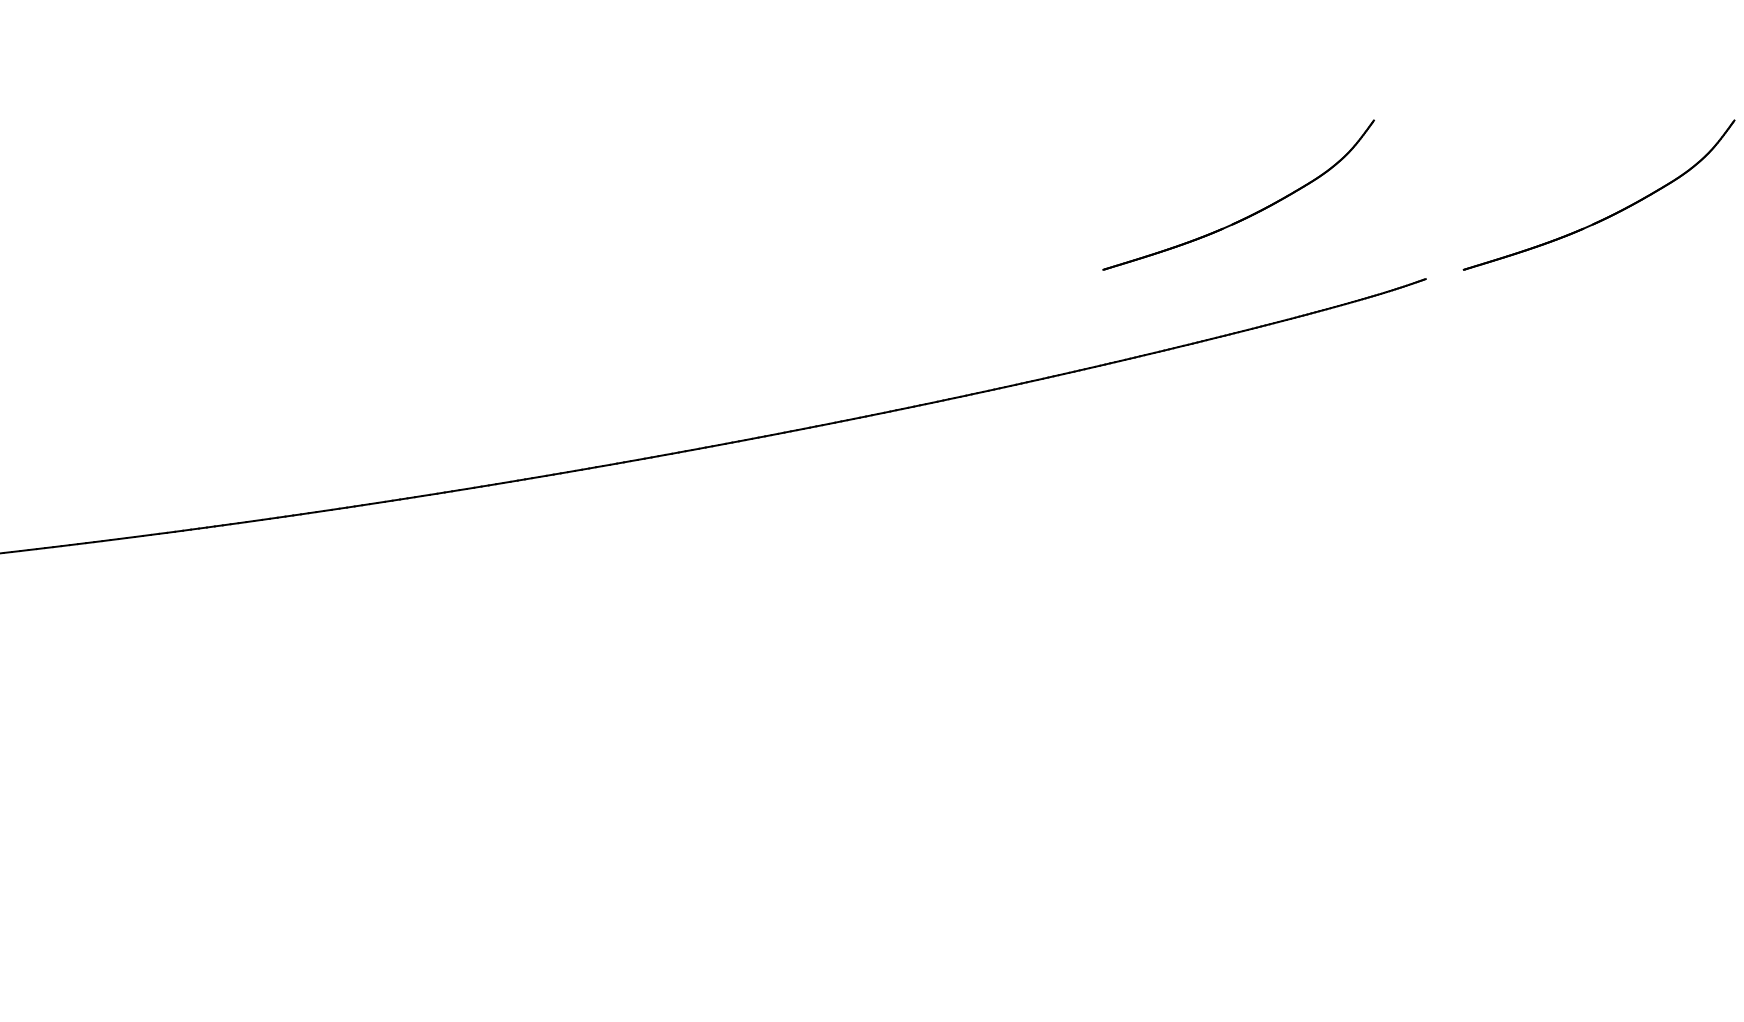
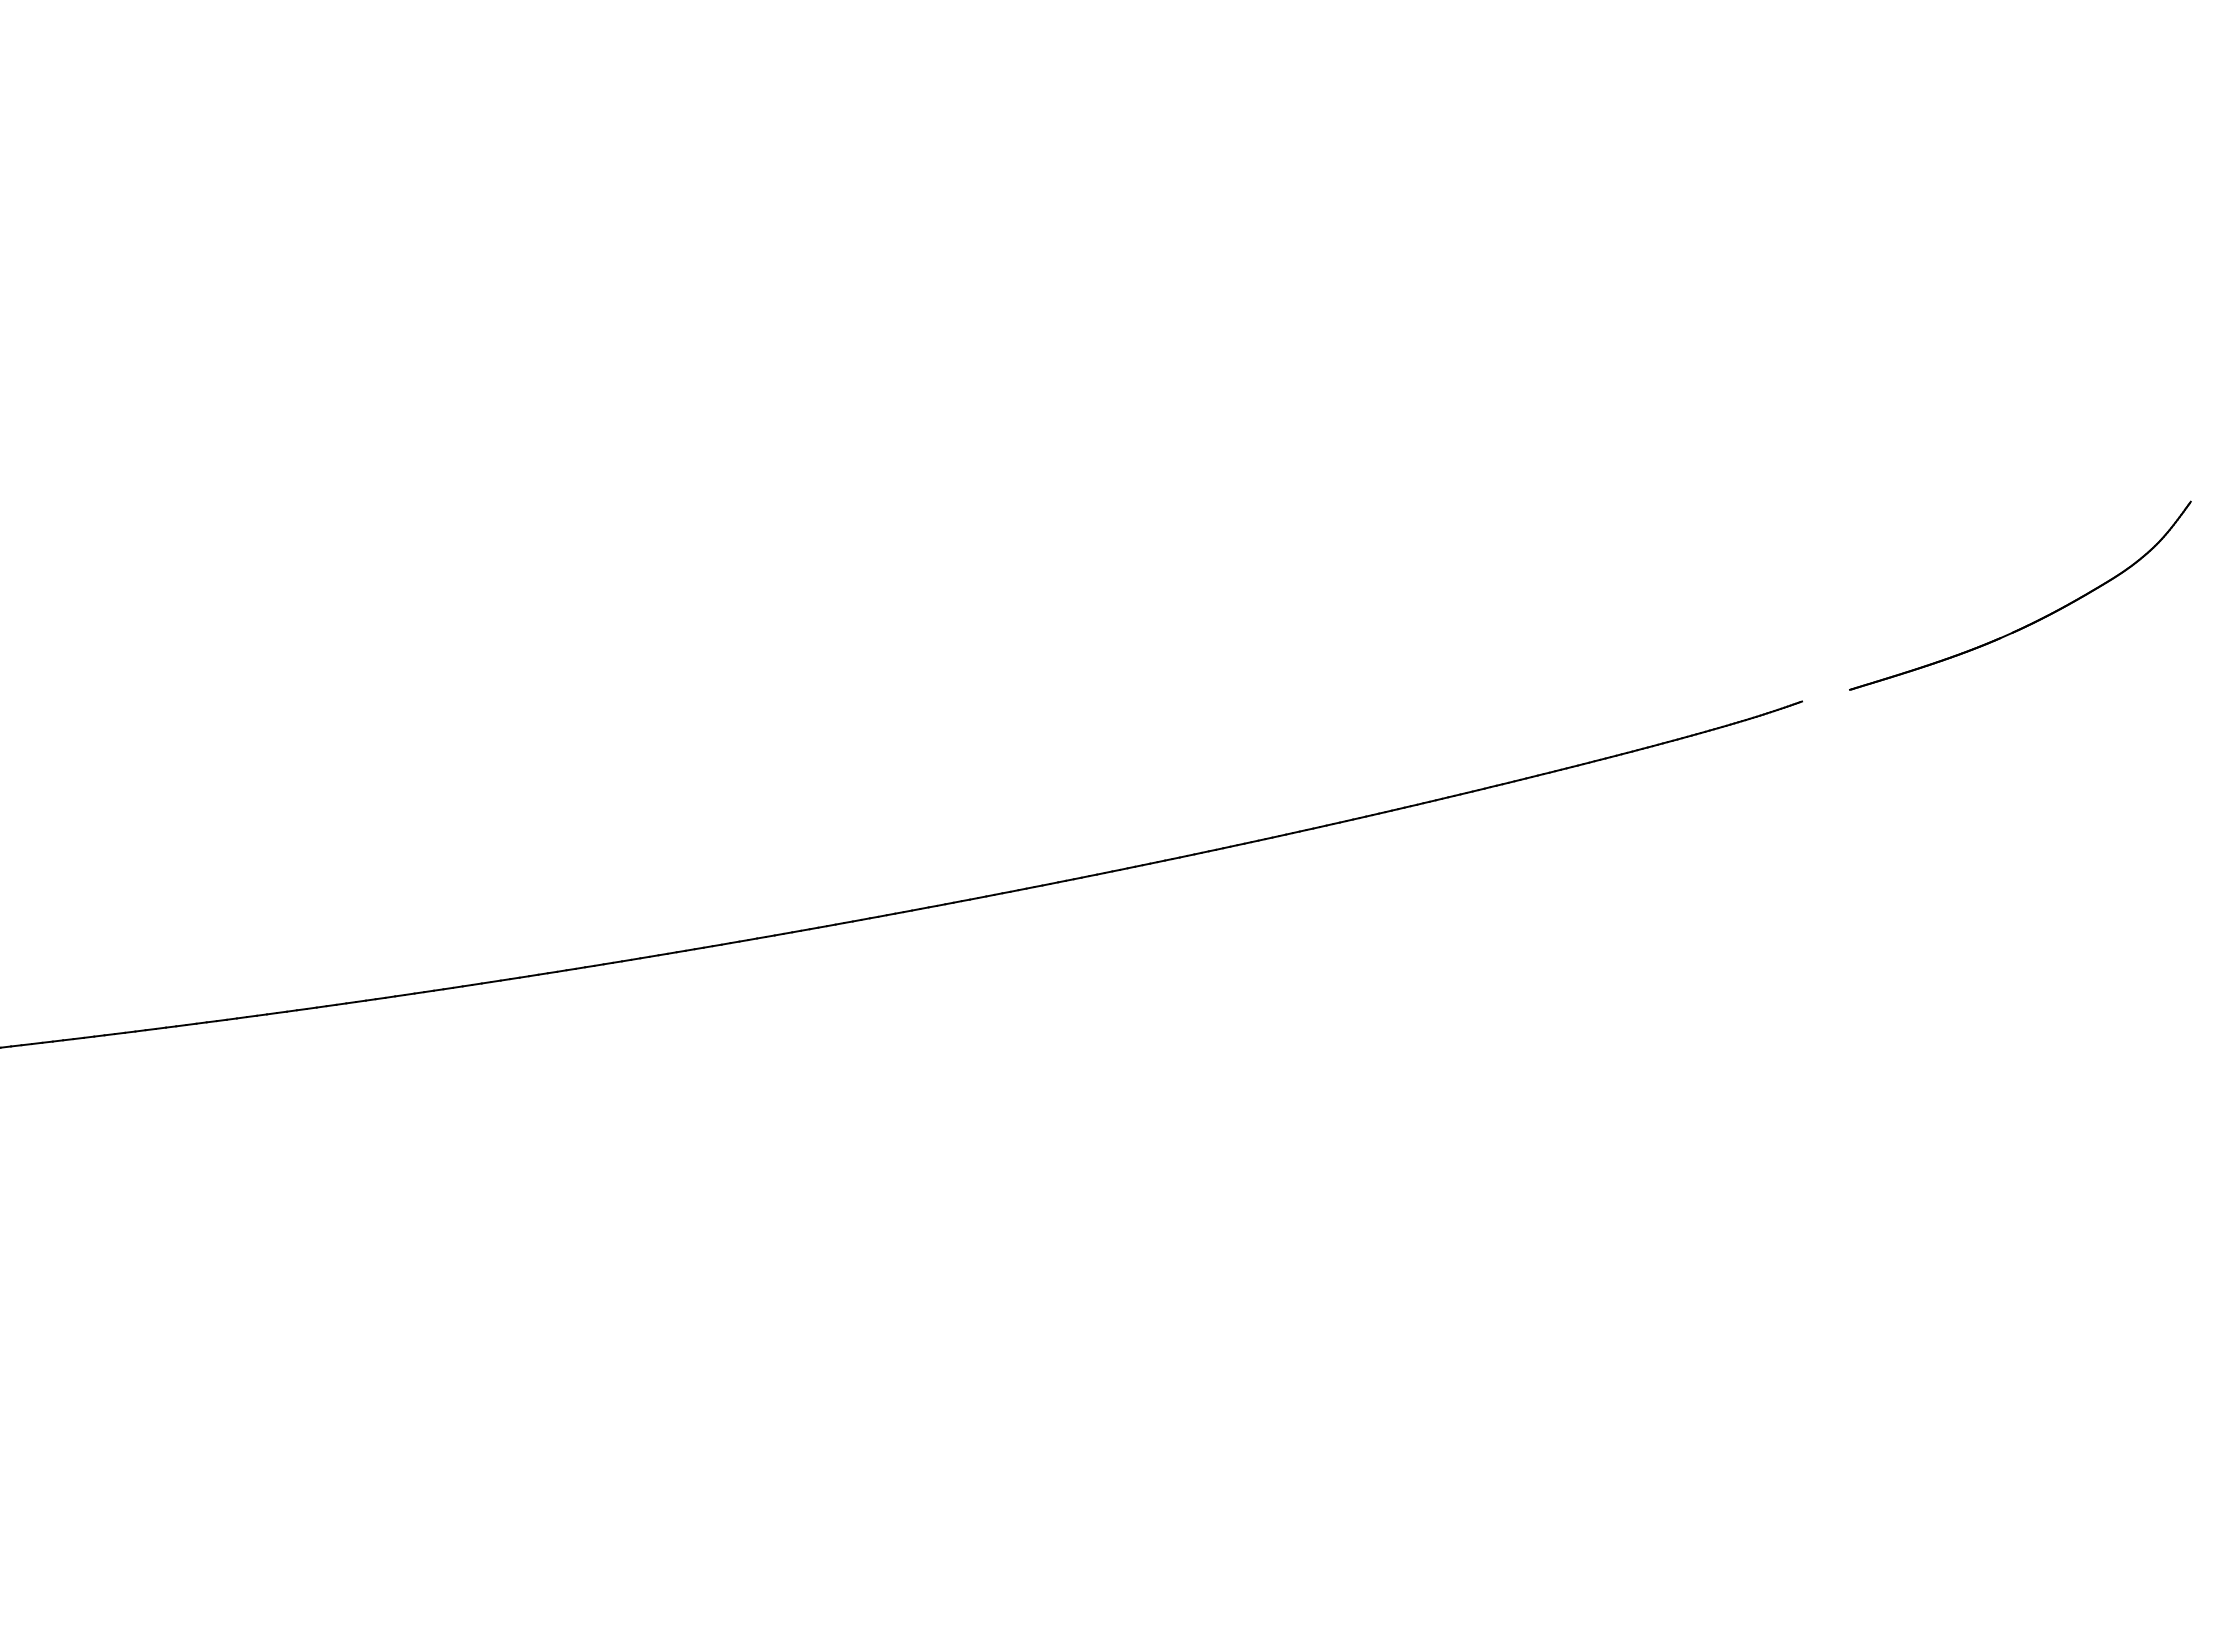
part: (1249, 215) -> (1579, 621), removed

